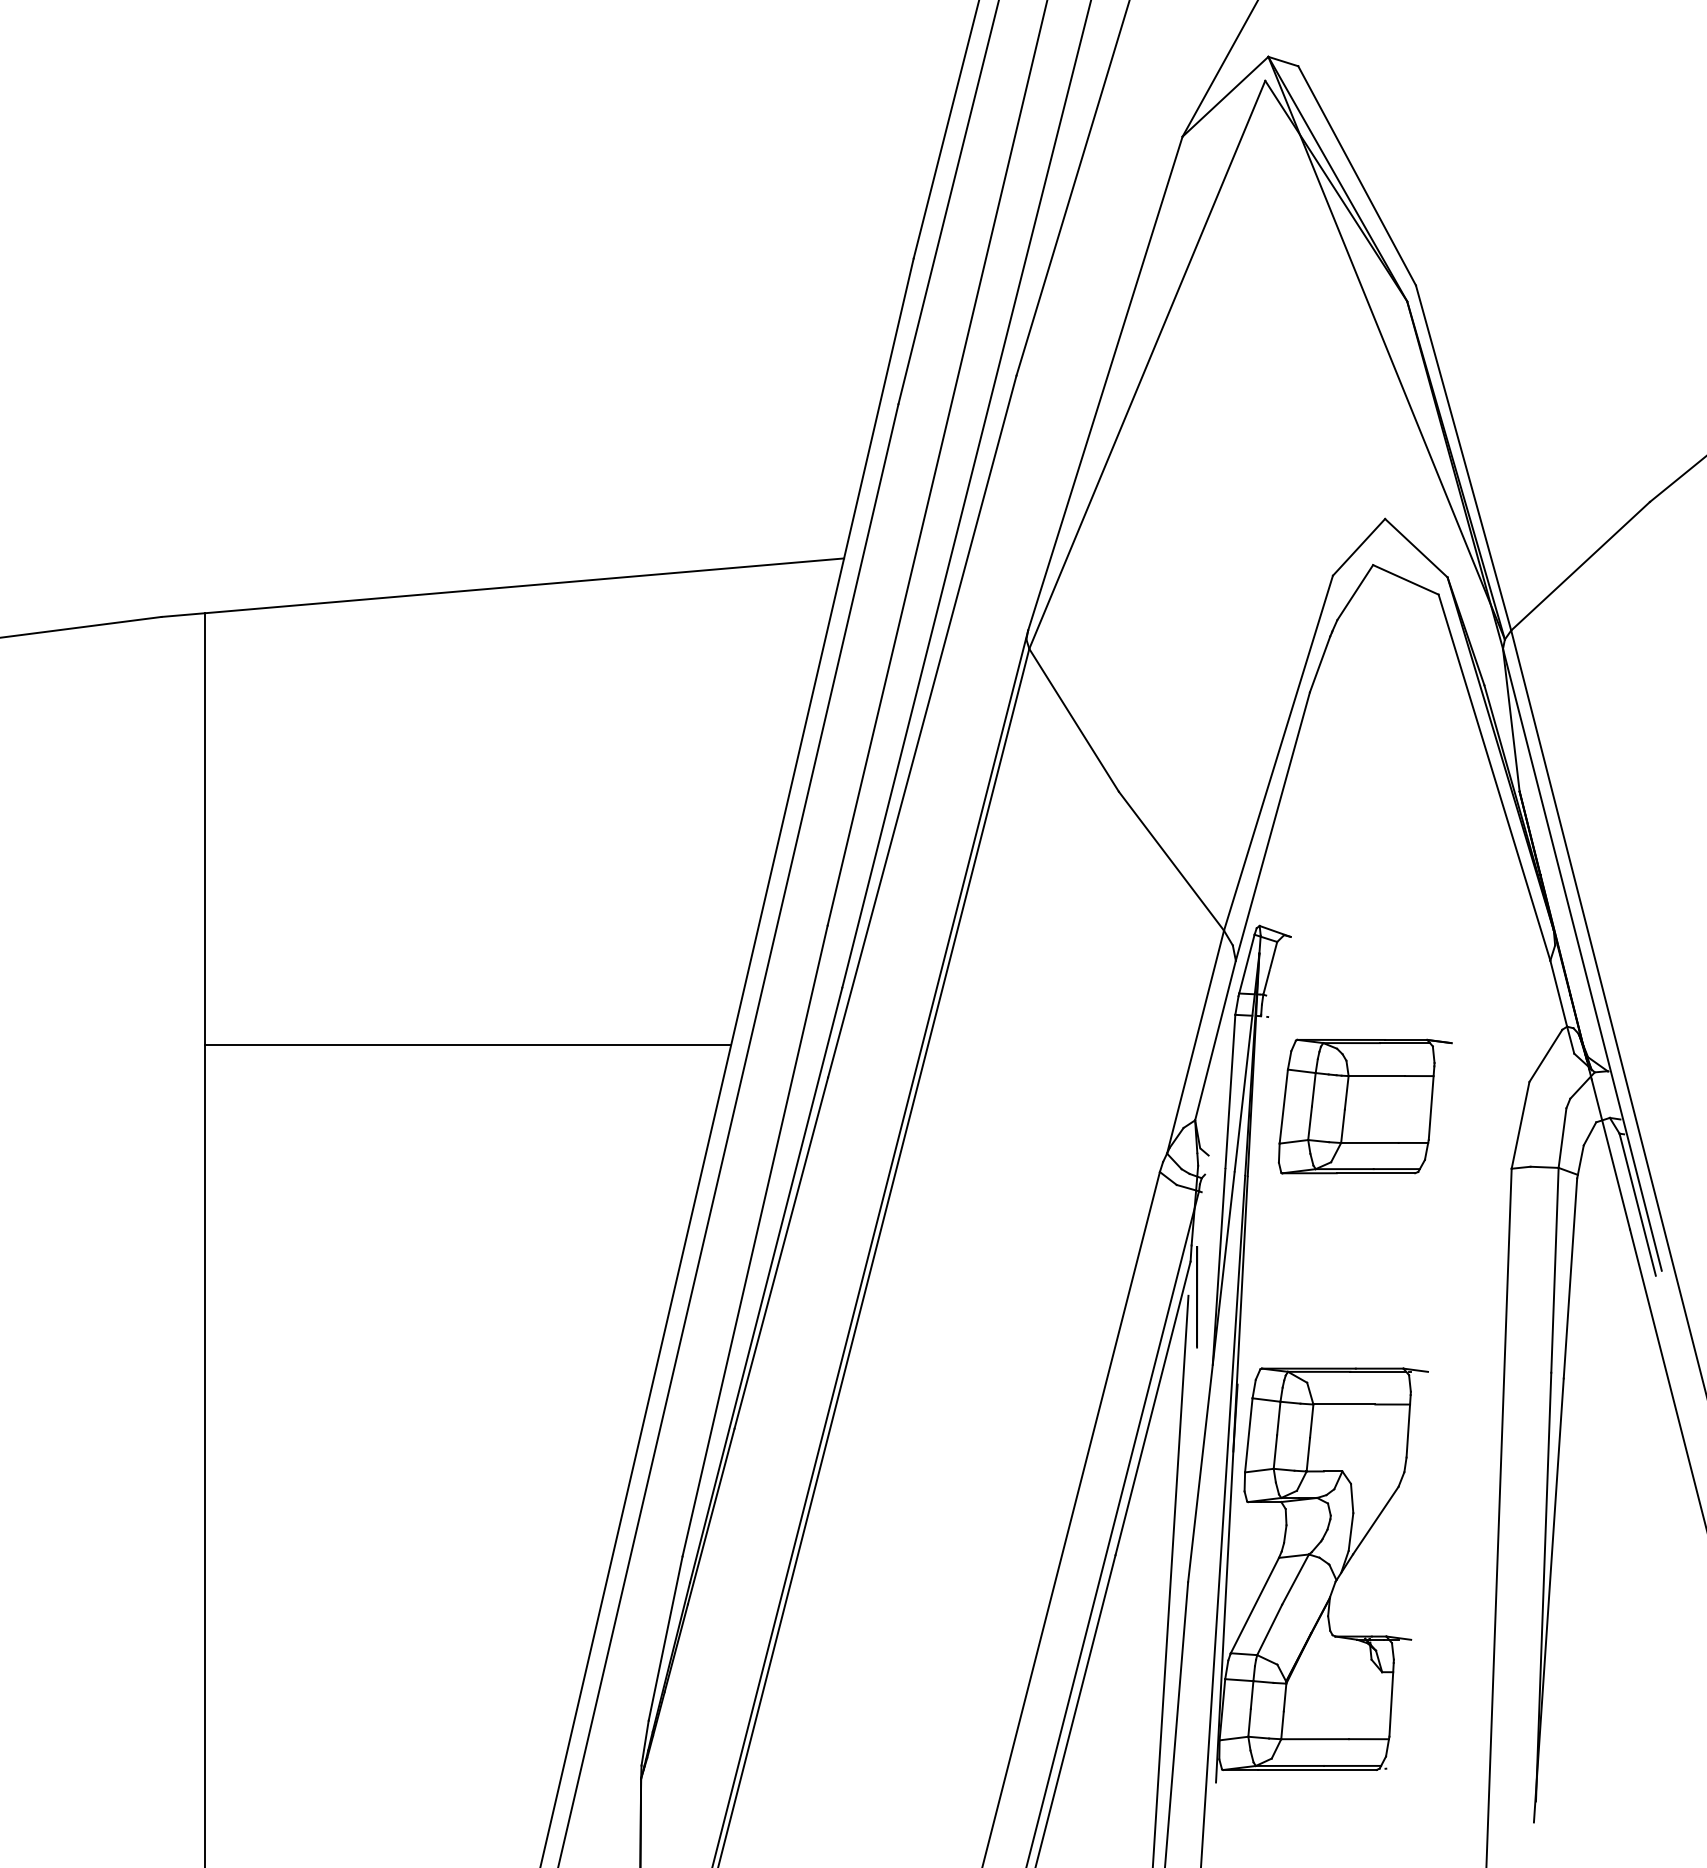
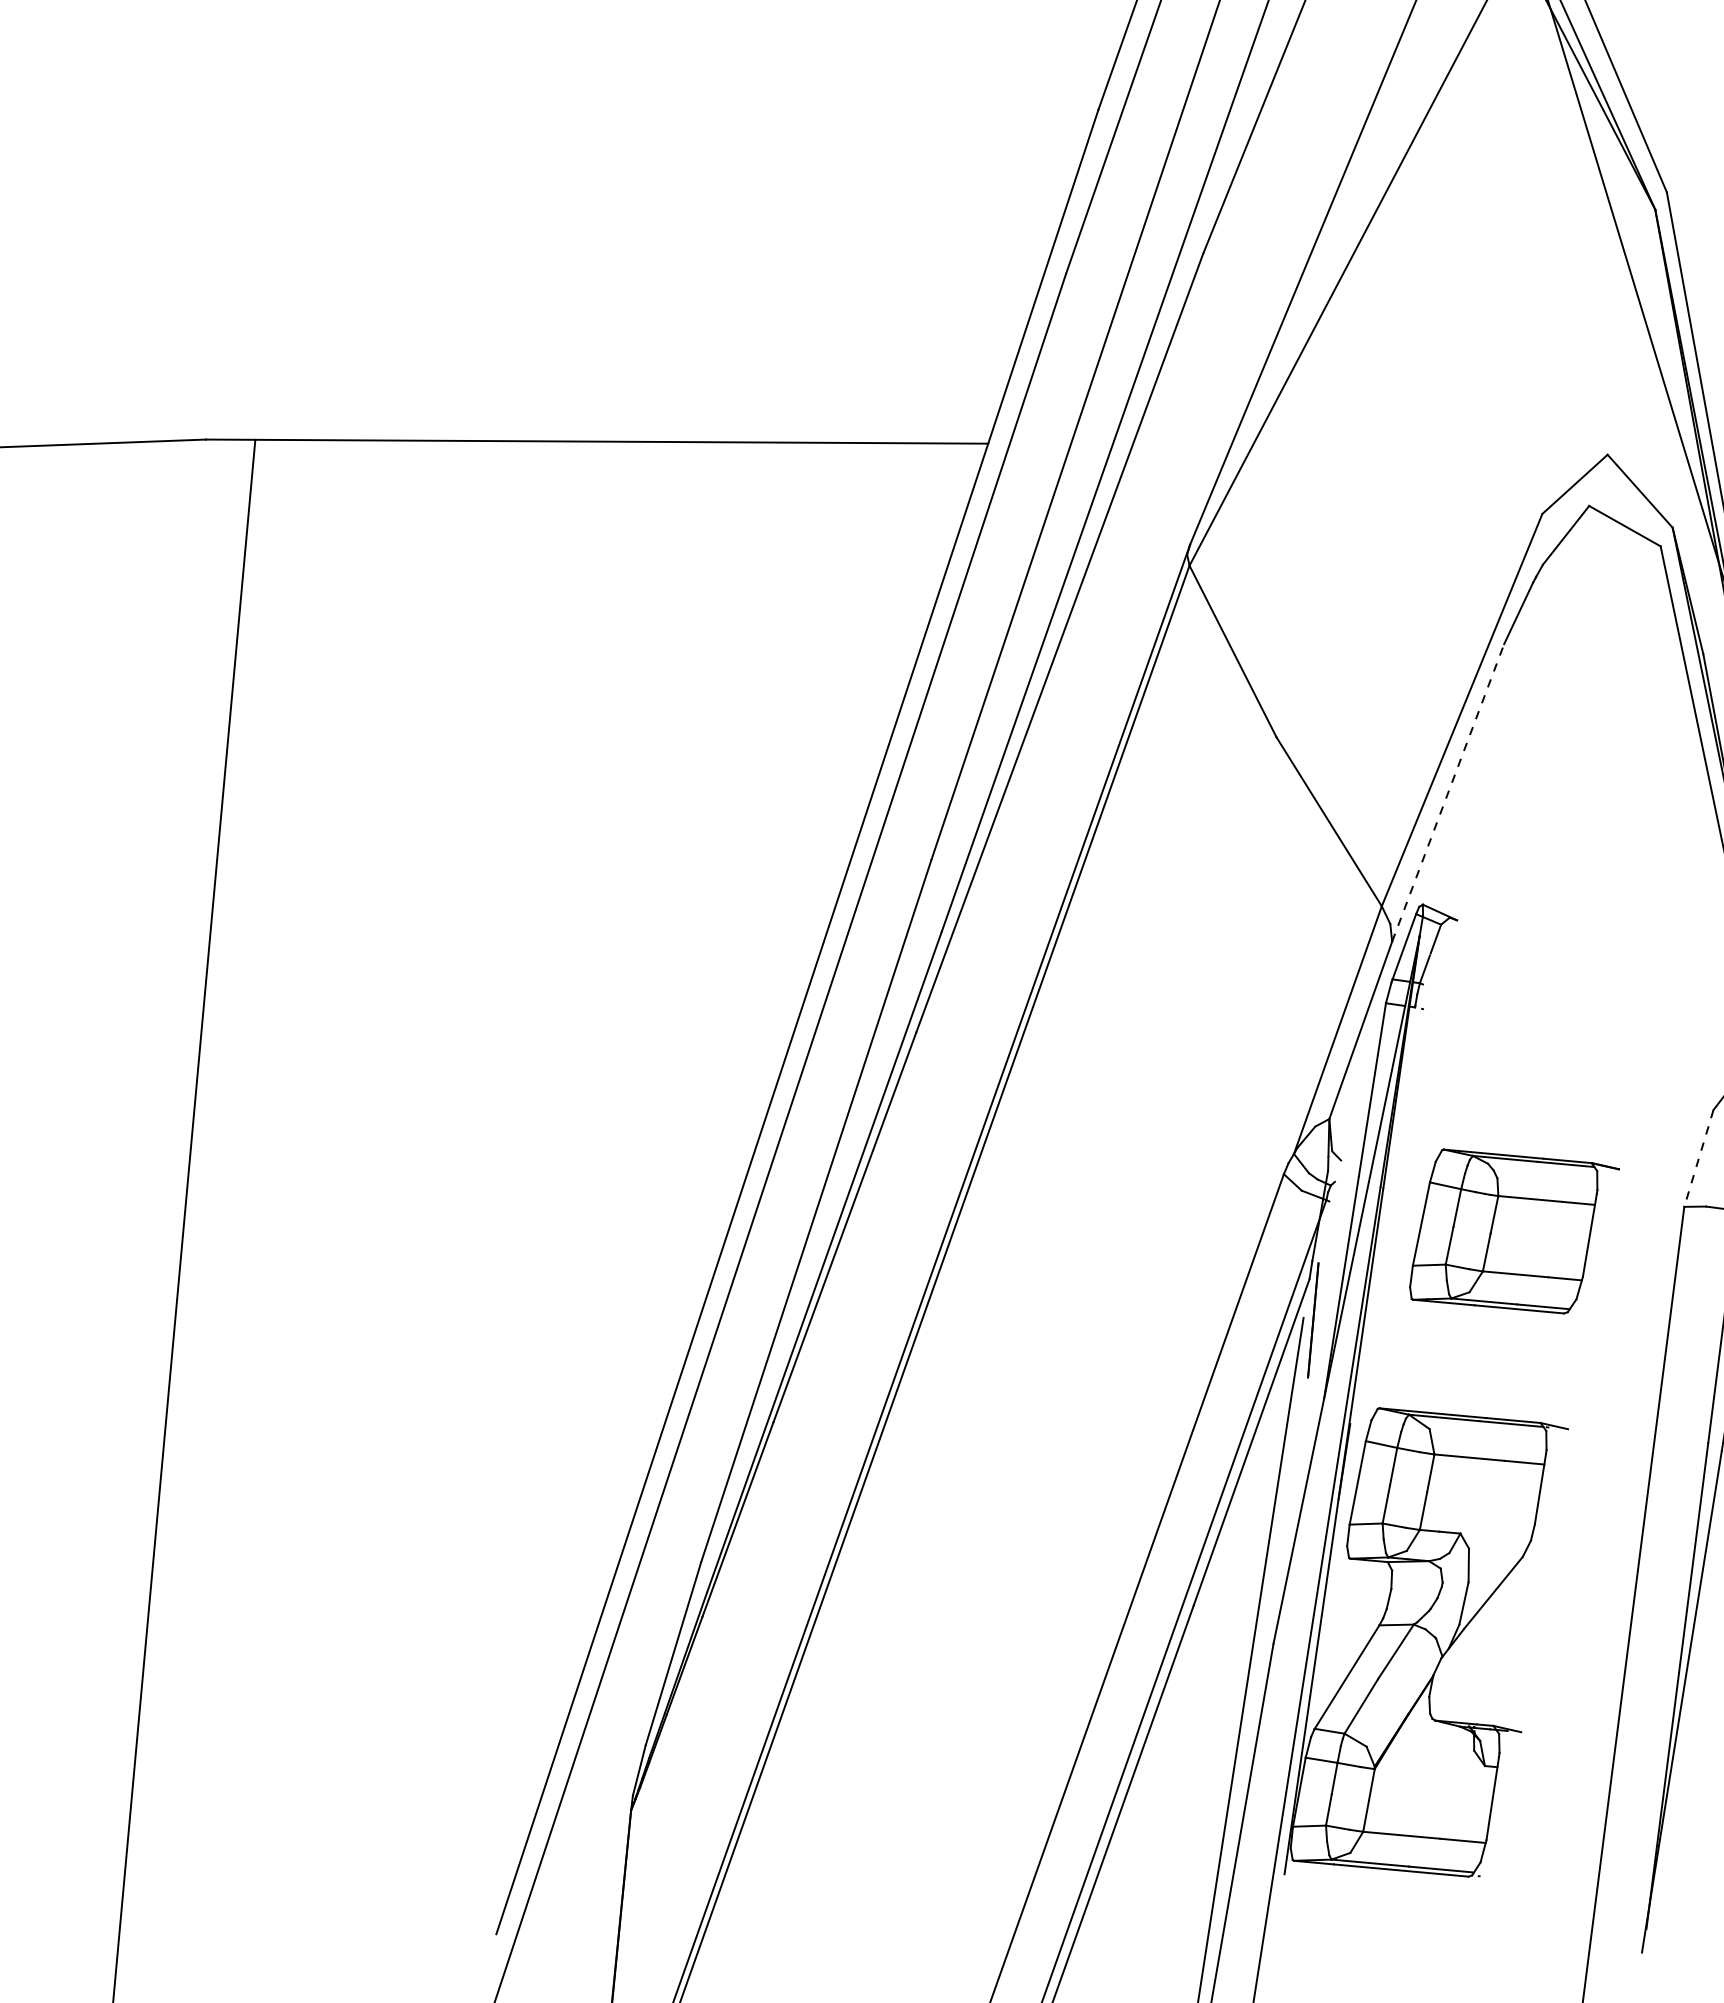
line: (1273, 826) -> (1448, 792), solid -> dashed
line: (467, 1044) -> (509, 957), removed
part: (1364, 1106) -> (1513, 1232), moved
line: (1520, 1125) -> (1698, 1158), solid -> dashed

